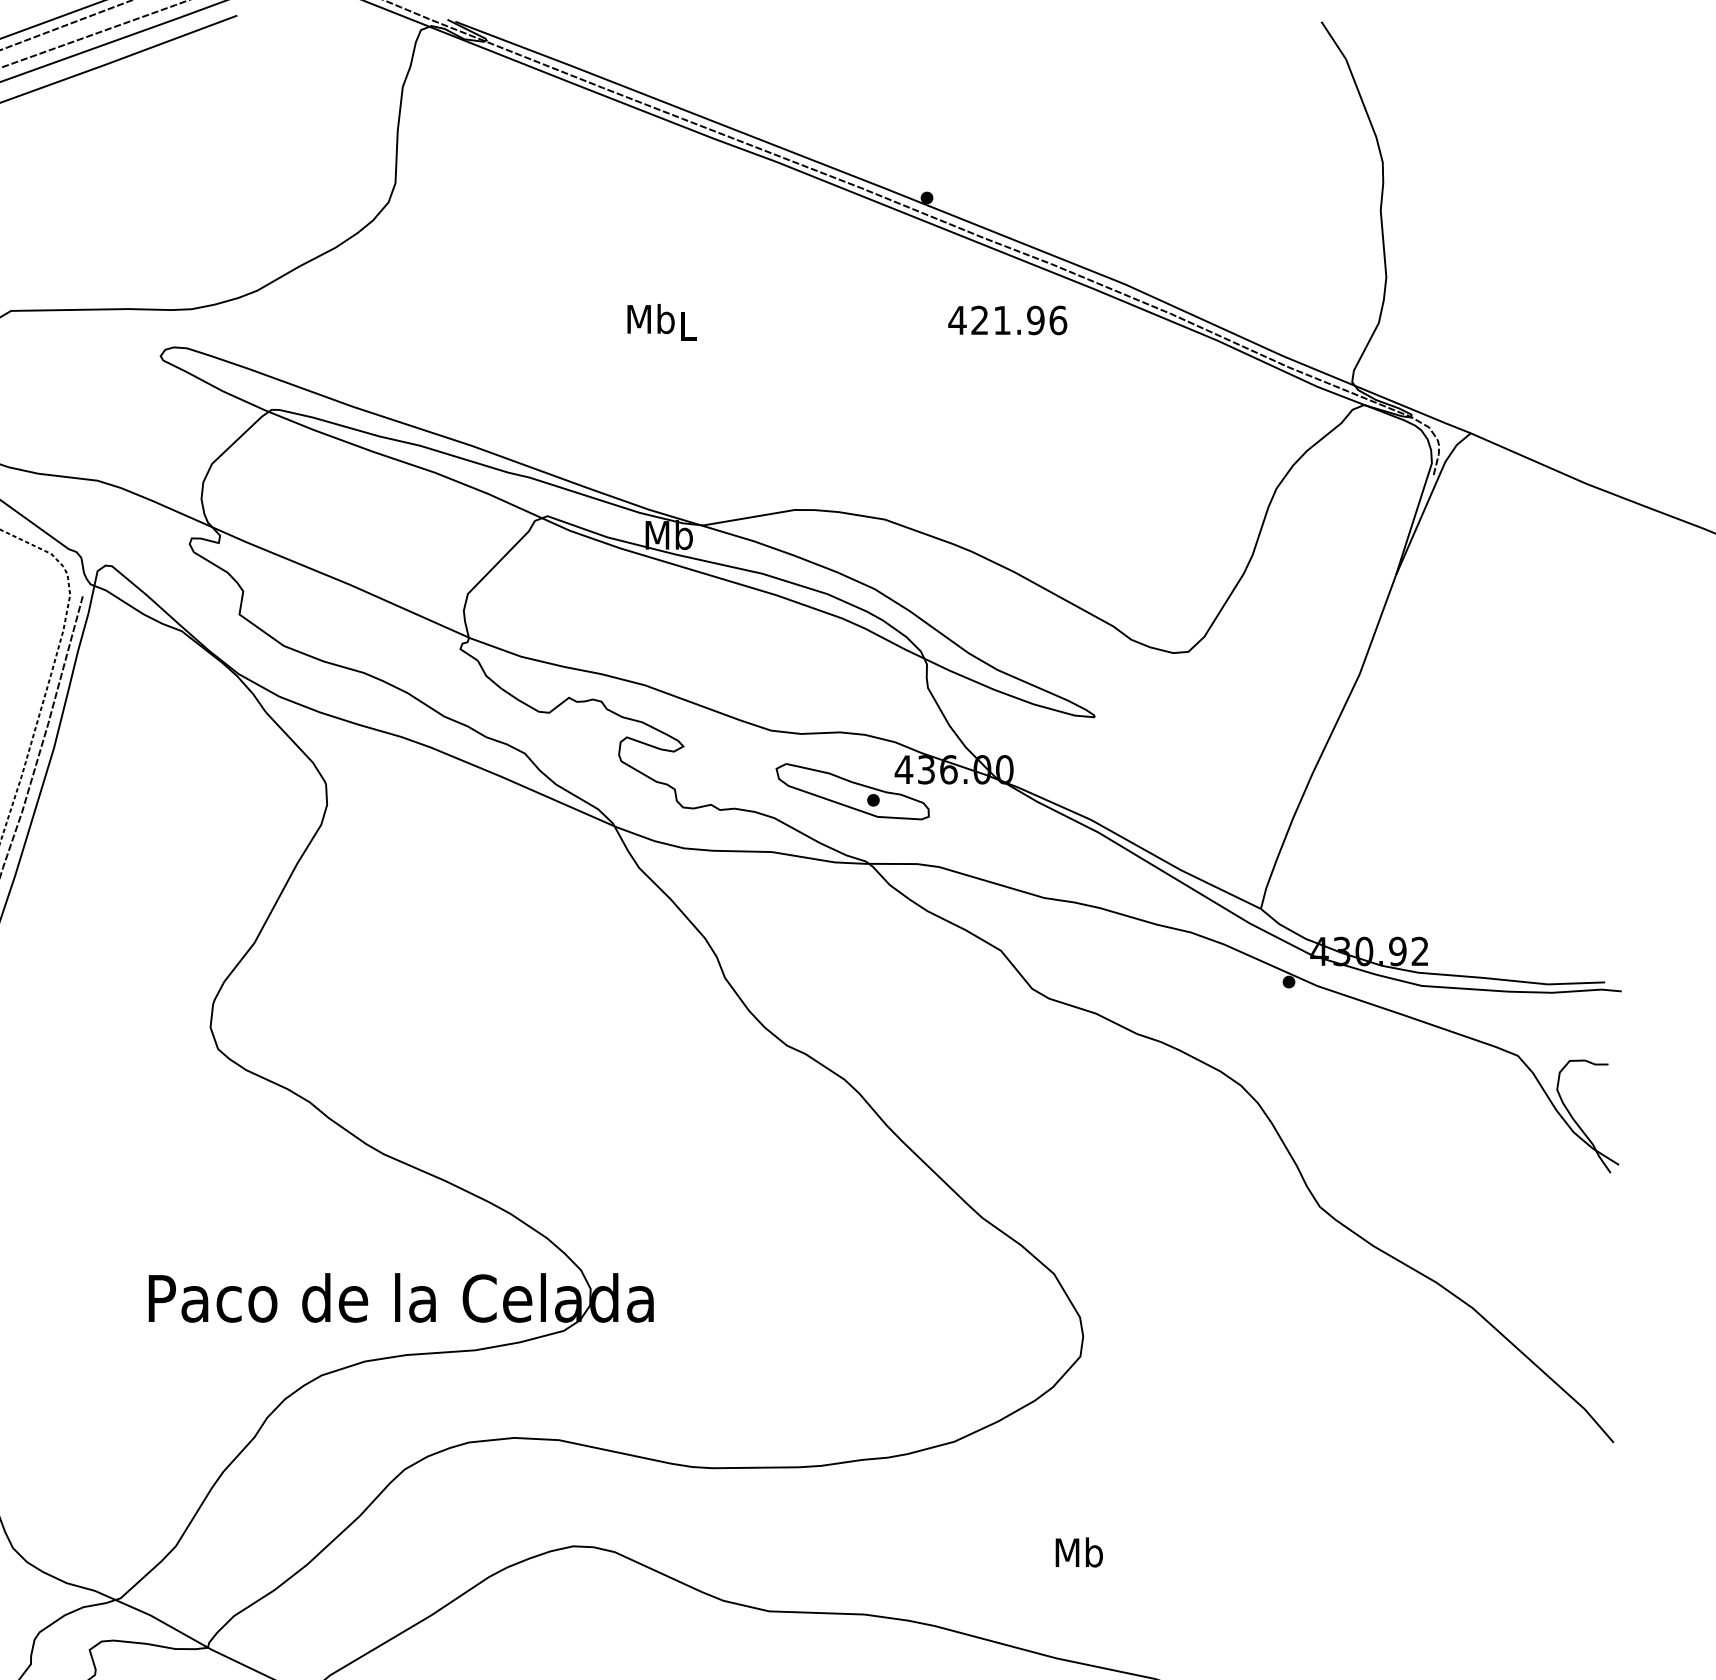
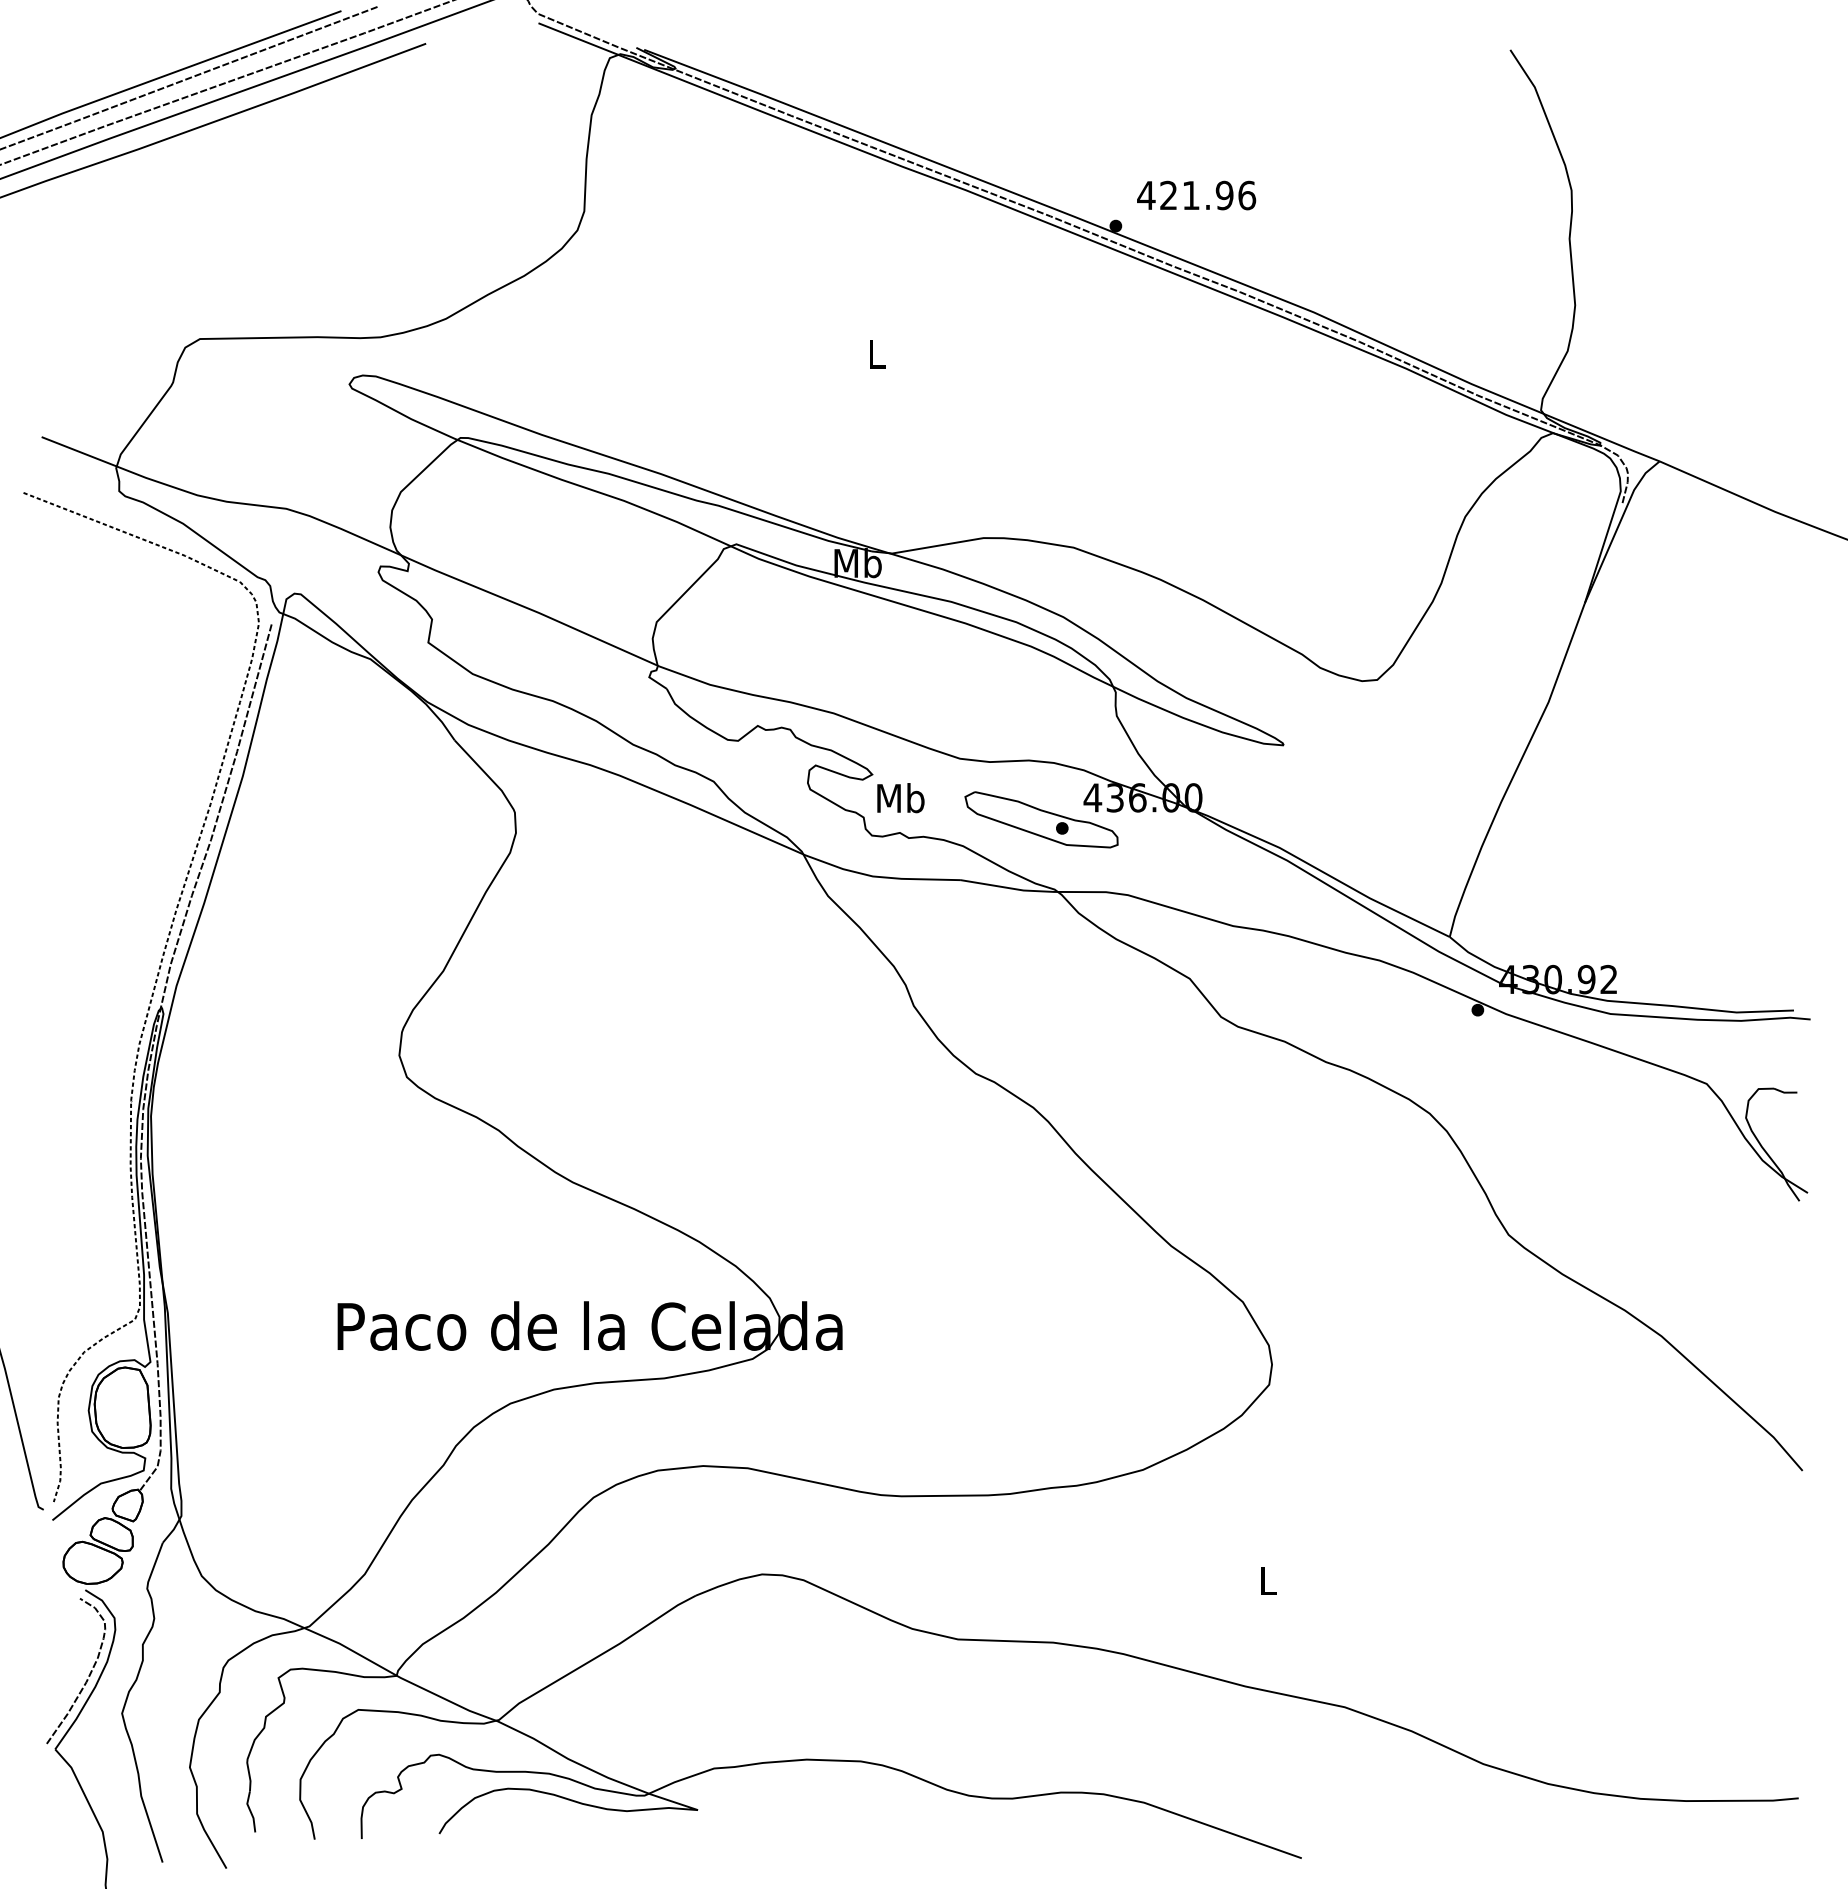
text: (650, 319) -> (900, 798), moved
text: (1007, 320) -> (1196, 195), moved
text: (1078, 1552) -> (1267, 1580), Mb -> L

